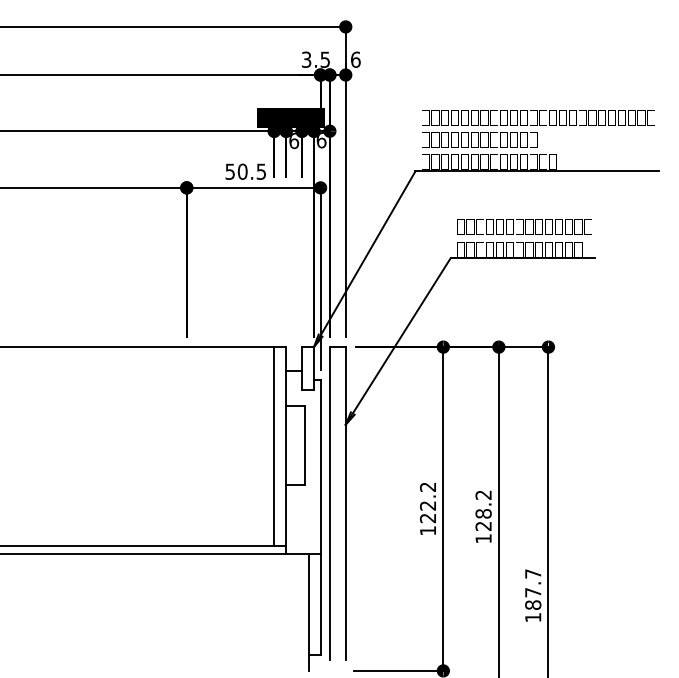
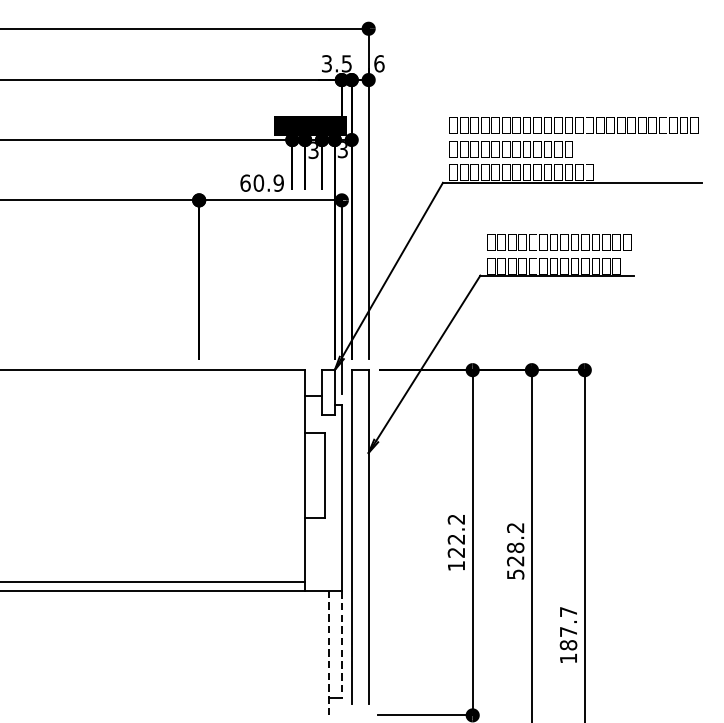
text: (294, 140) -> (314, 149), 6 -> 3
text: (321, 140) -> (342, 149), 6 -> 3
text: (245, 171) -> (261, 182), 50.5 -> 60.9
line: (274, 446) -> (292, 476), removed
text: (483, 538) -> (515, 574), 128.2 -> 528.2
line: (320, 605) -> (341, 645), solid -> dashed
line: (308, 612) -> (328, 653), solid -> dashed

